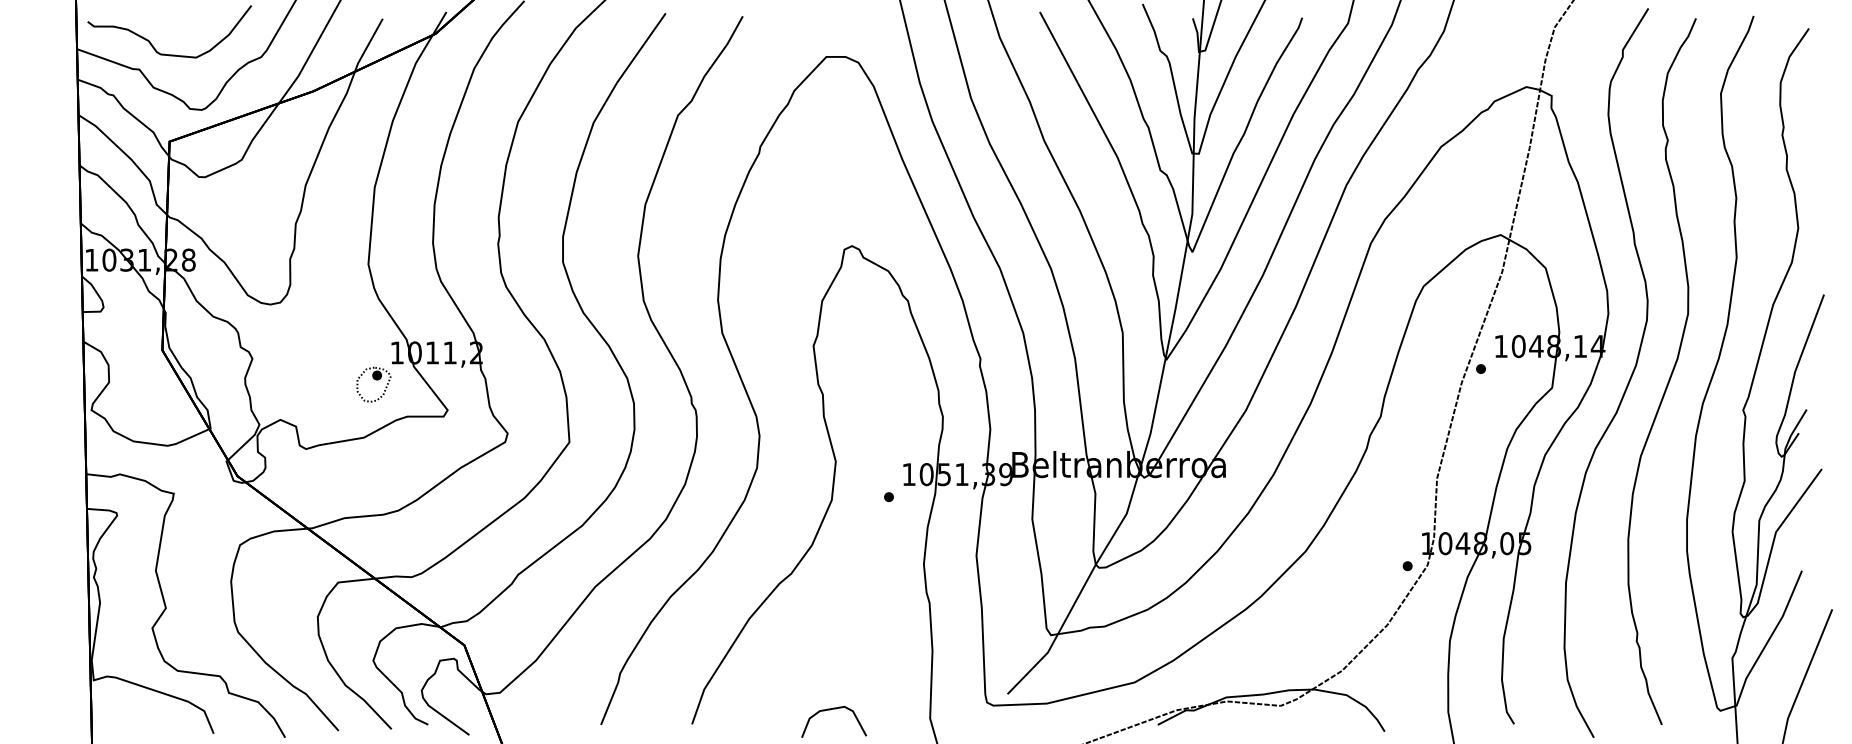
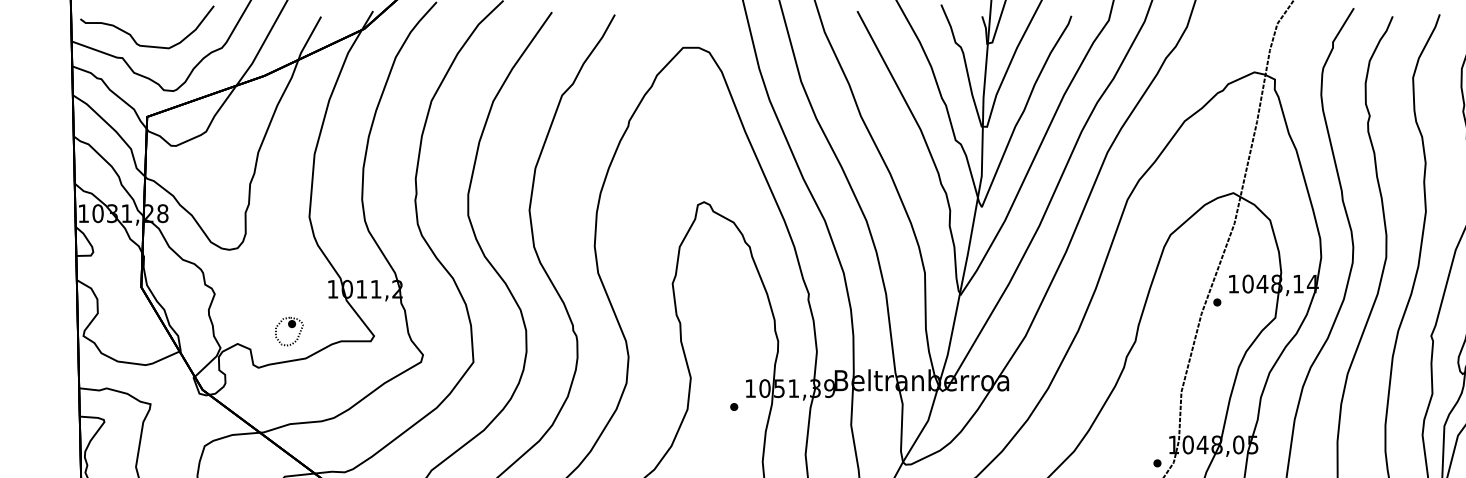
part: (373, 384) -> (289, 331), moved

